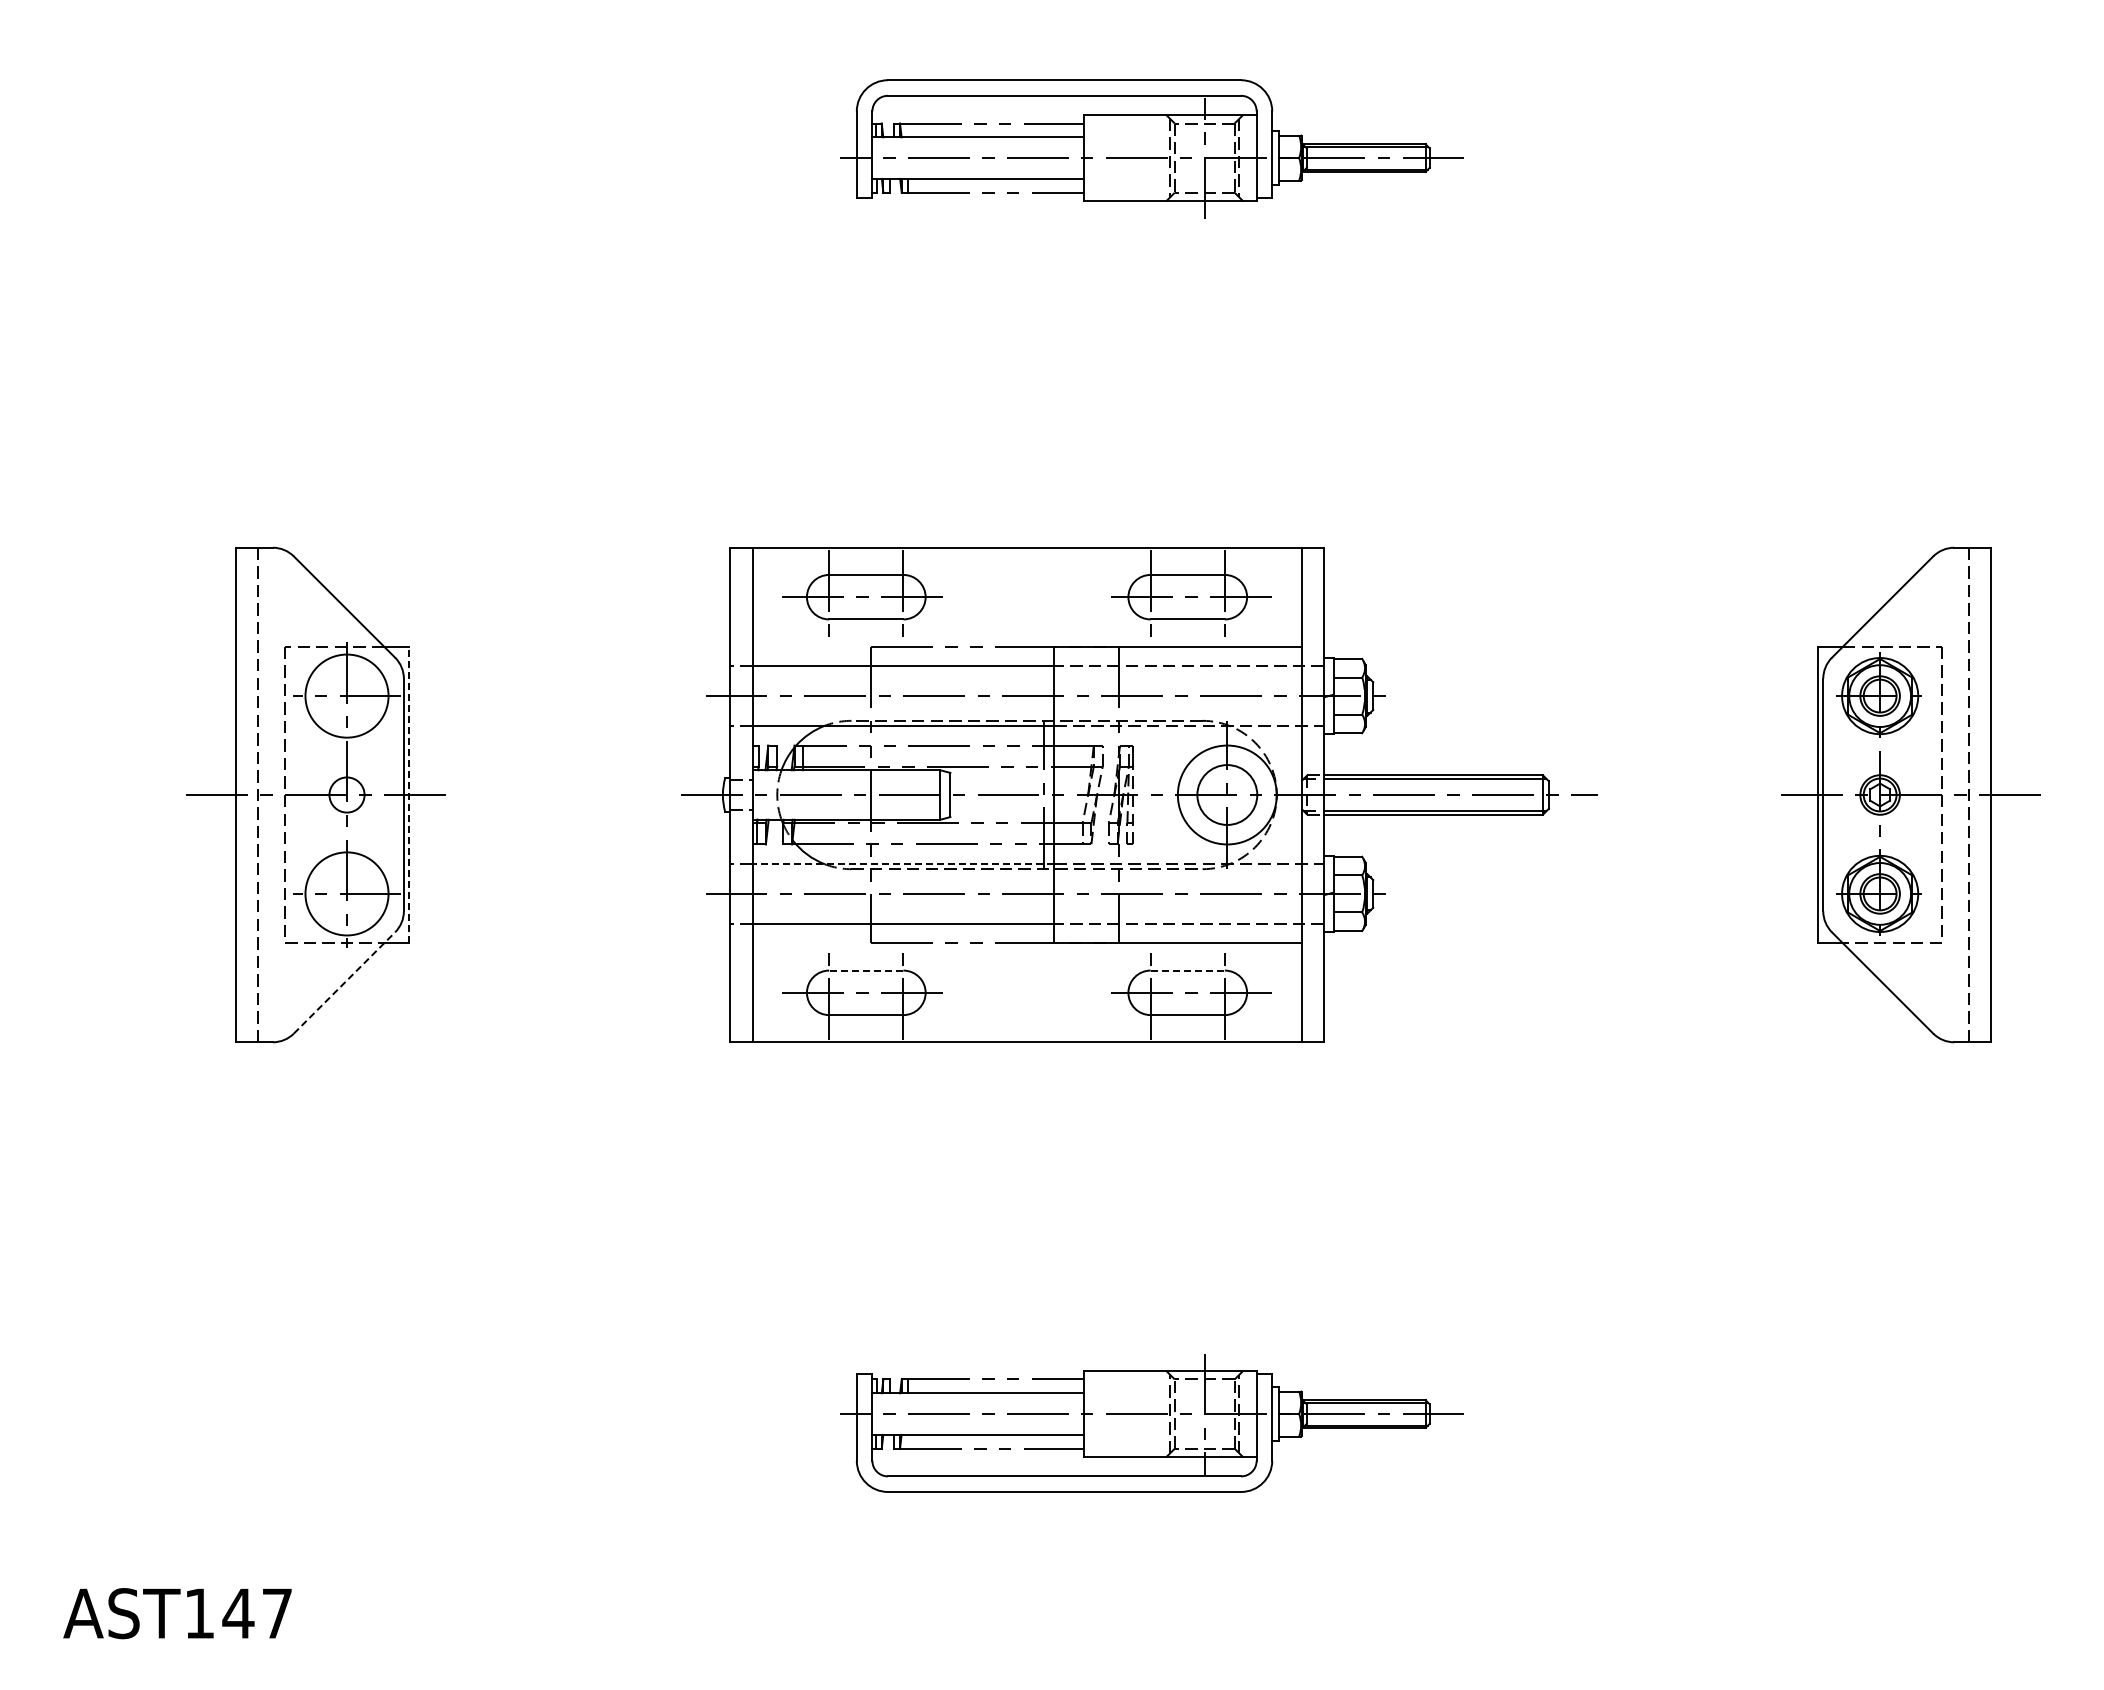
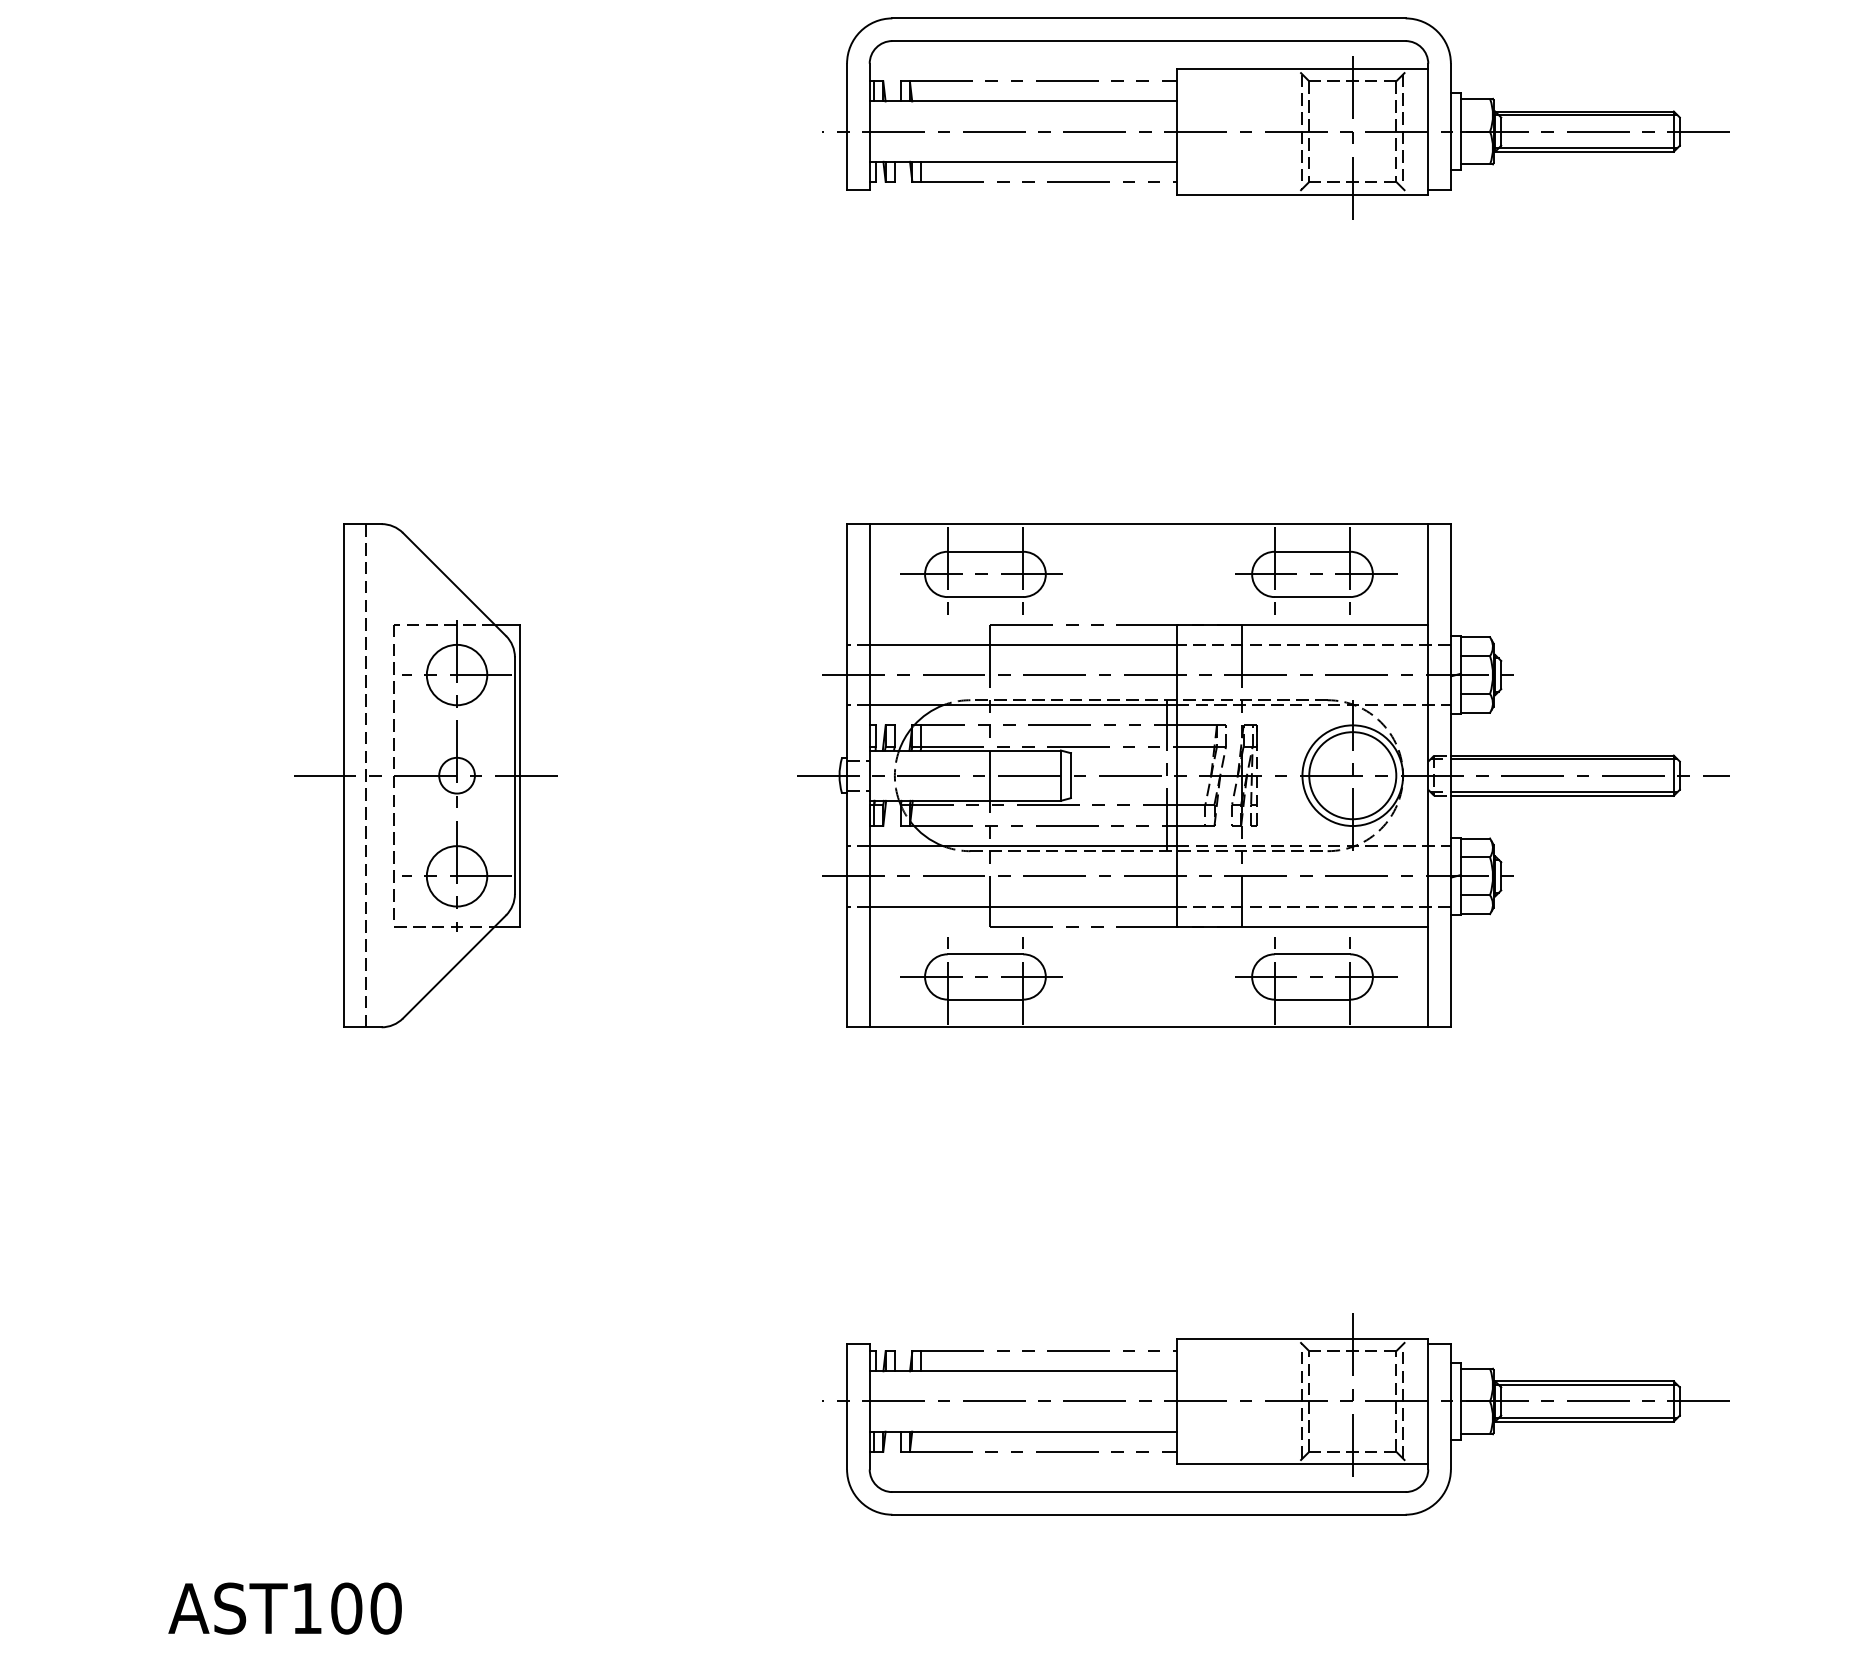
part: (1151, 148) -> (1275, 117), size x1.43
circle: (346, 695) -> (456, 674), size x0.71
line: (408, 794) -> (519, 775), dashed -> solid
circle: (1227, 794) -> (1352, 775), size x1.43
line: (903, 864) -> (1023, 846), dashed -> solid
circle: (346, 893) -> (456, 875), size x0.71
line: (865, 970) -> (984, 954), dashed -> solid
line: (1188, 970) -> (1313, 954), dashed -> solid
line: (344, 982) -> (454, 966), dashed -> solid
part: (1151, 1423) -> (1275, 1415), size x1.43
text: (257, 1613) -> (365, 1608), AST147 -> AST100

